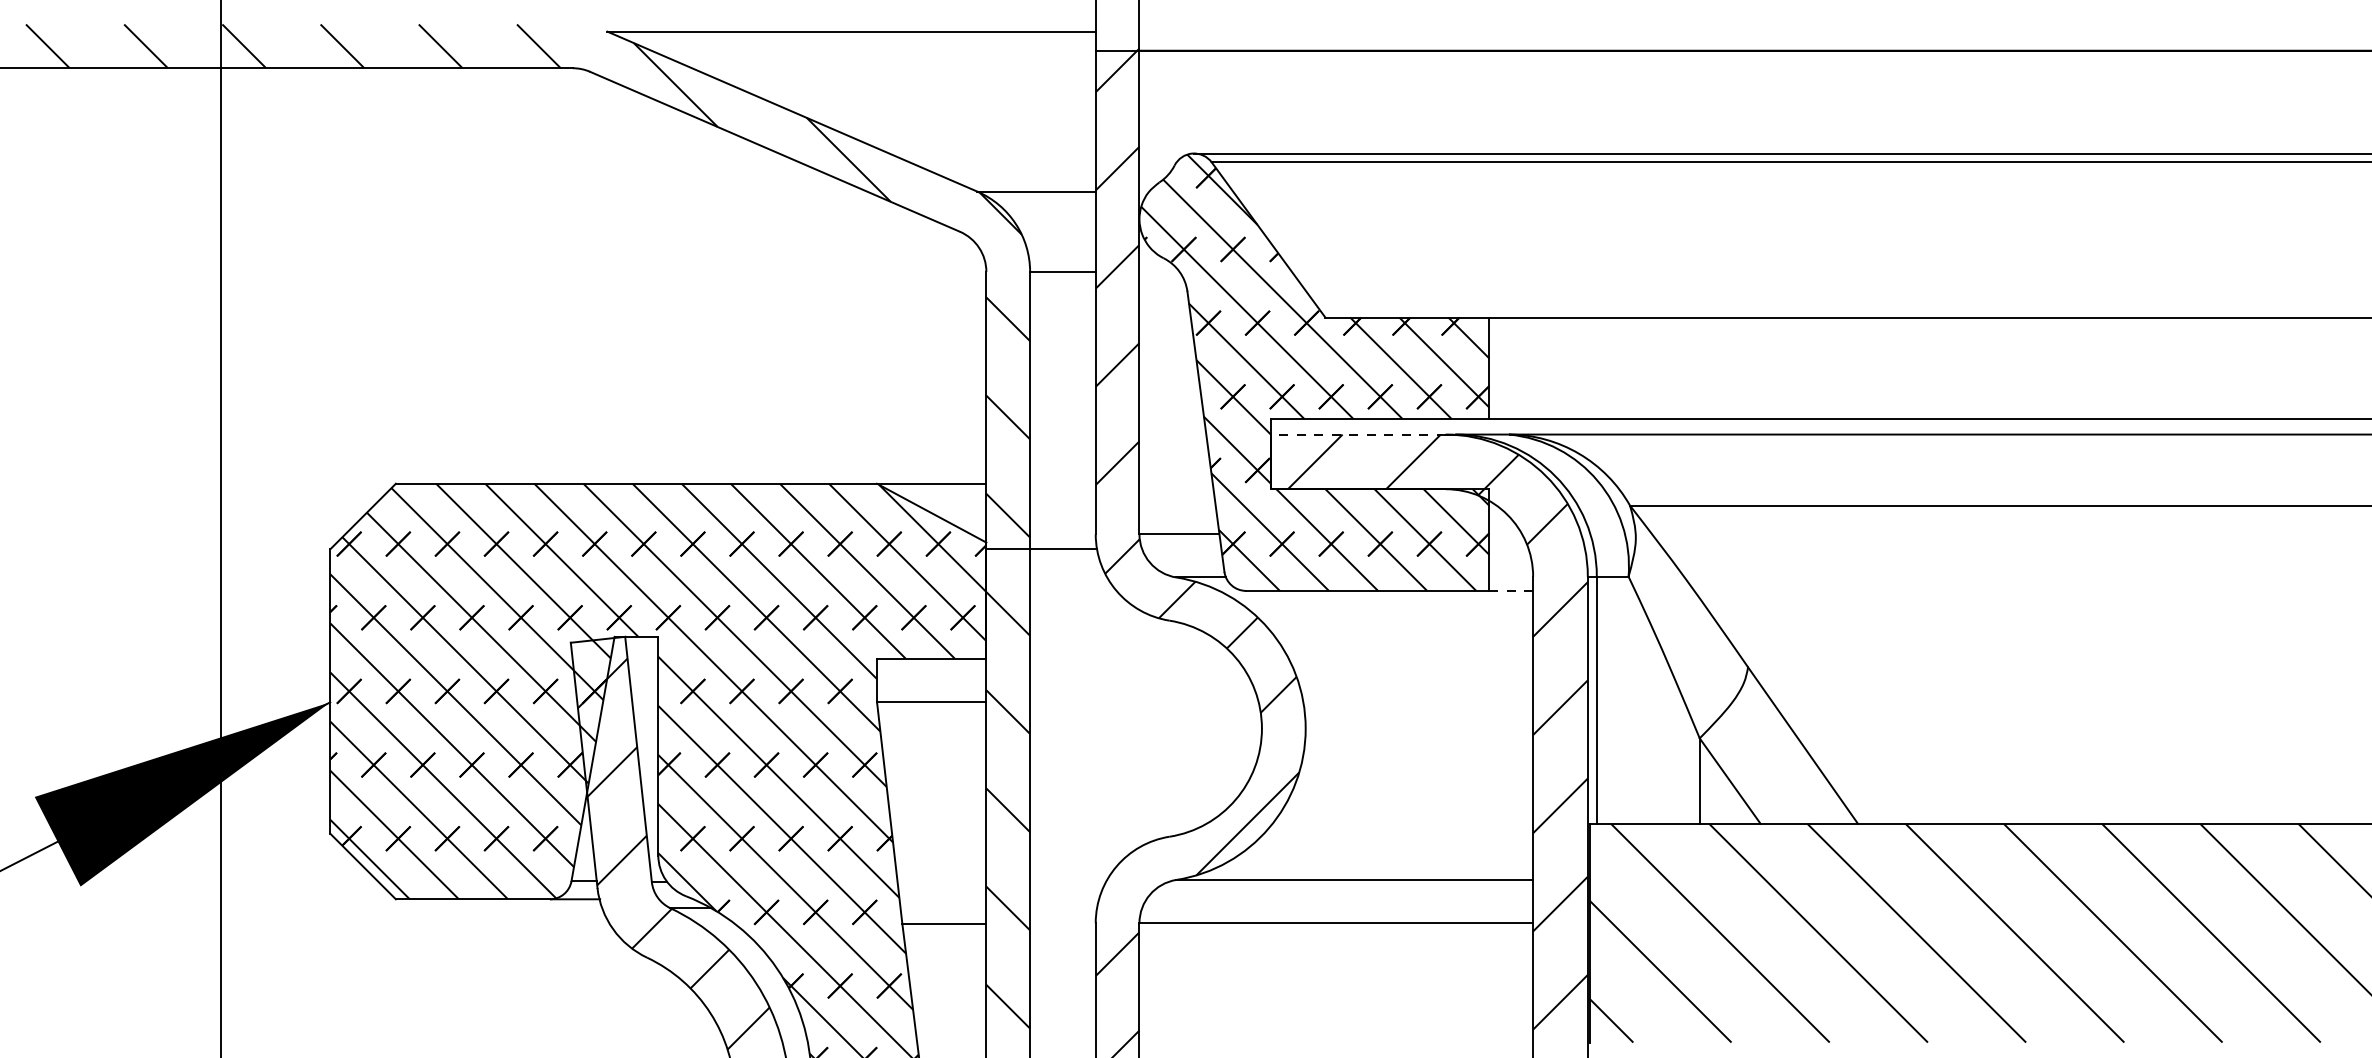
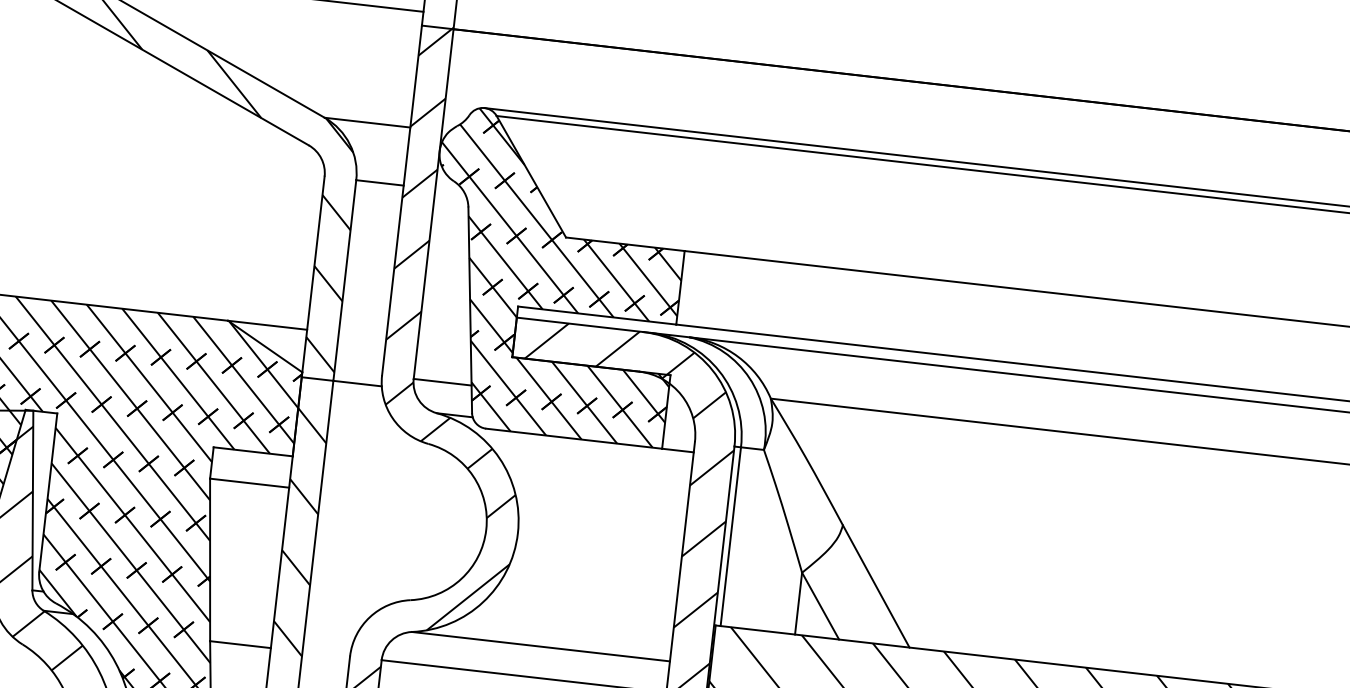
line: (1357, 434) -> (579, 324), dashed -> solid
line: (1511, 590) -> (678, 450), dashed -> solid

